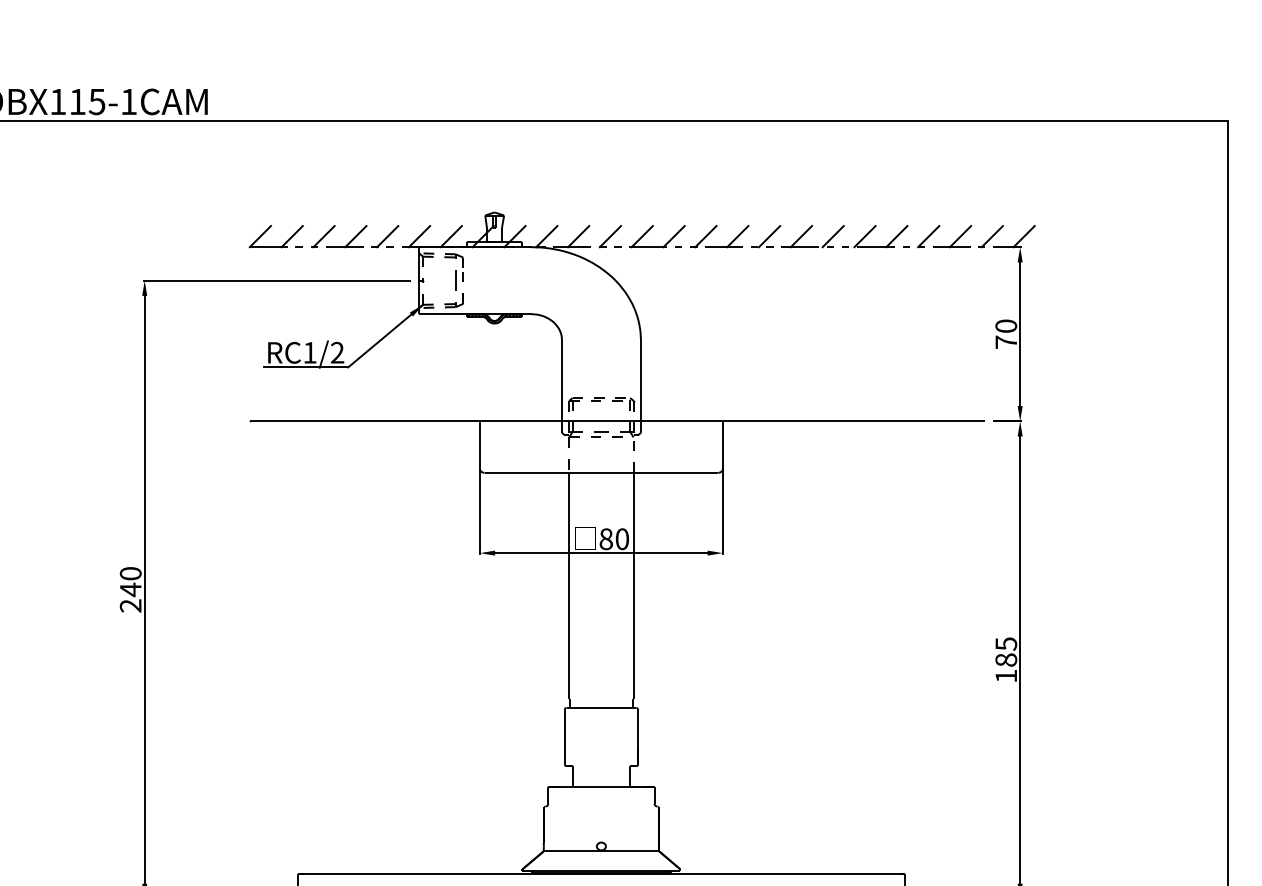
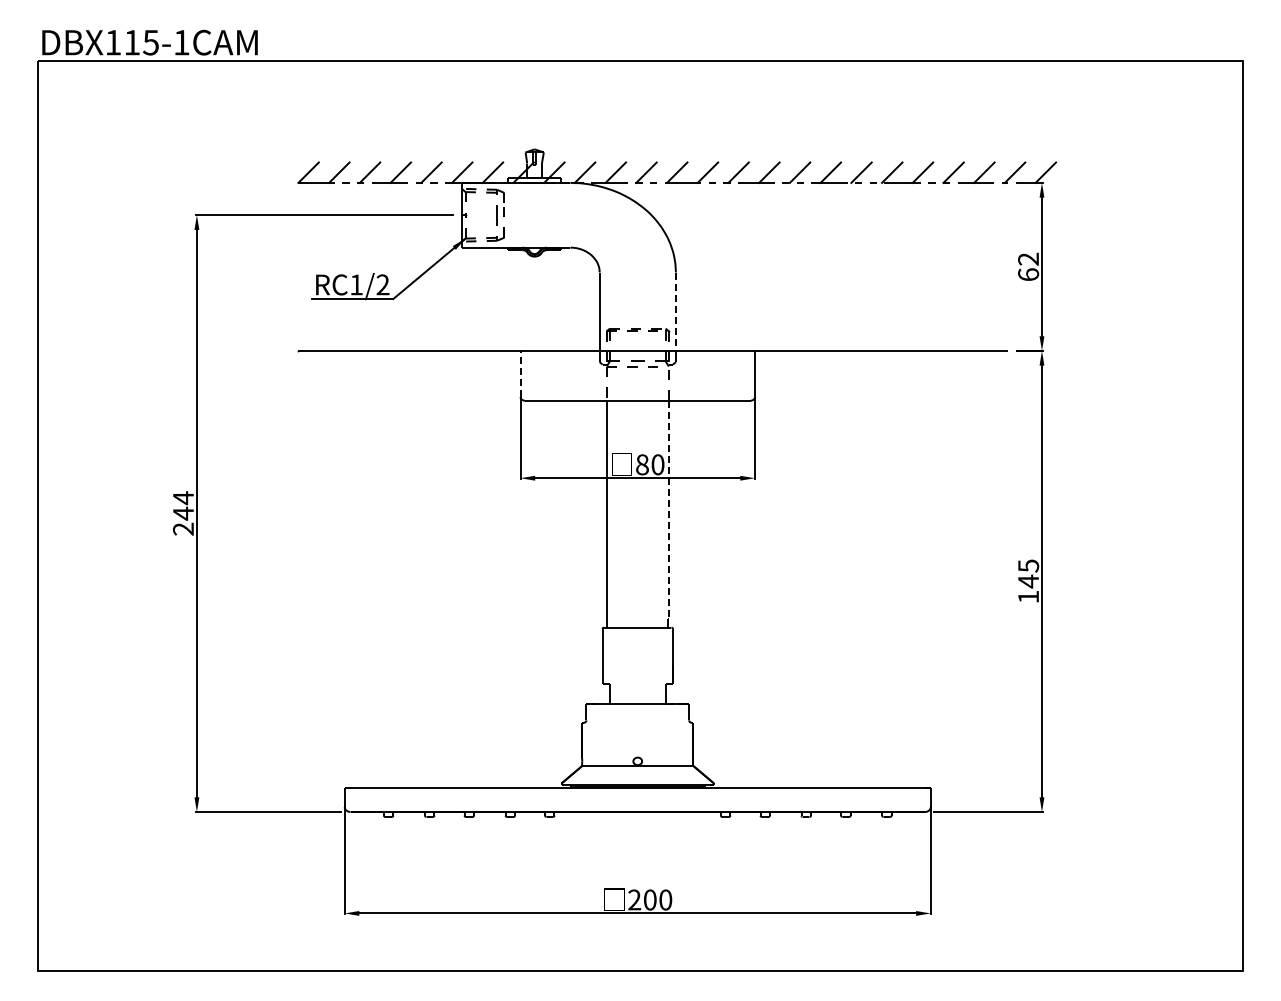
text: (1006, 333) -> (1028, 266), 70 -> 62
line: (640, 381) -> (675, 312), solid -> dashed
line: (479, 444) -> (520, 373), solid -> dashed
text: (130, 574) -> (183, 498), 240 -> 244
line: (633, 586) -> (668, 510), solid -> dashed
text: (1006, 660) -> (1028, 581), 185 -> 145

